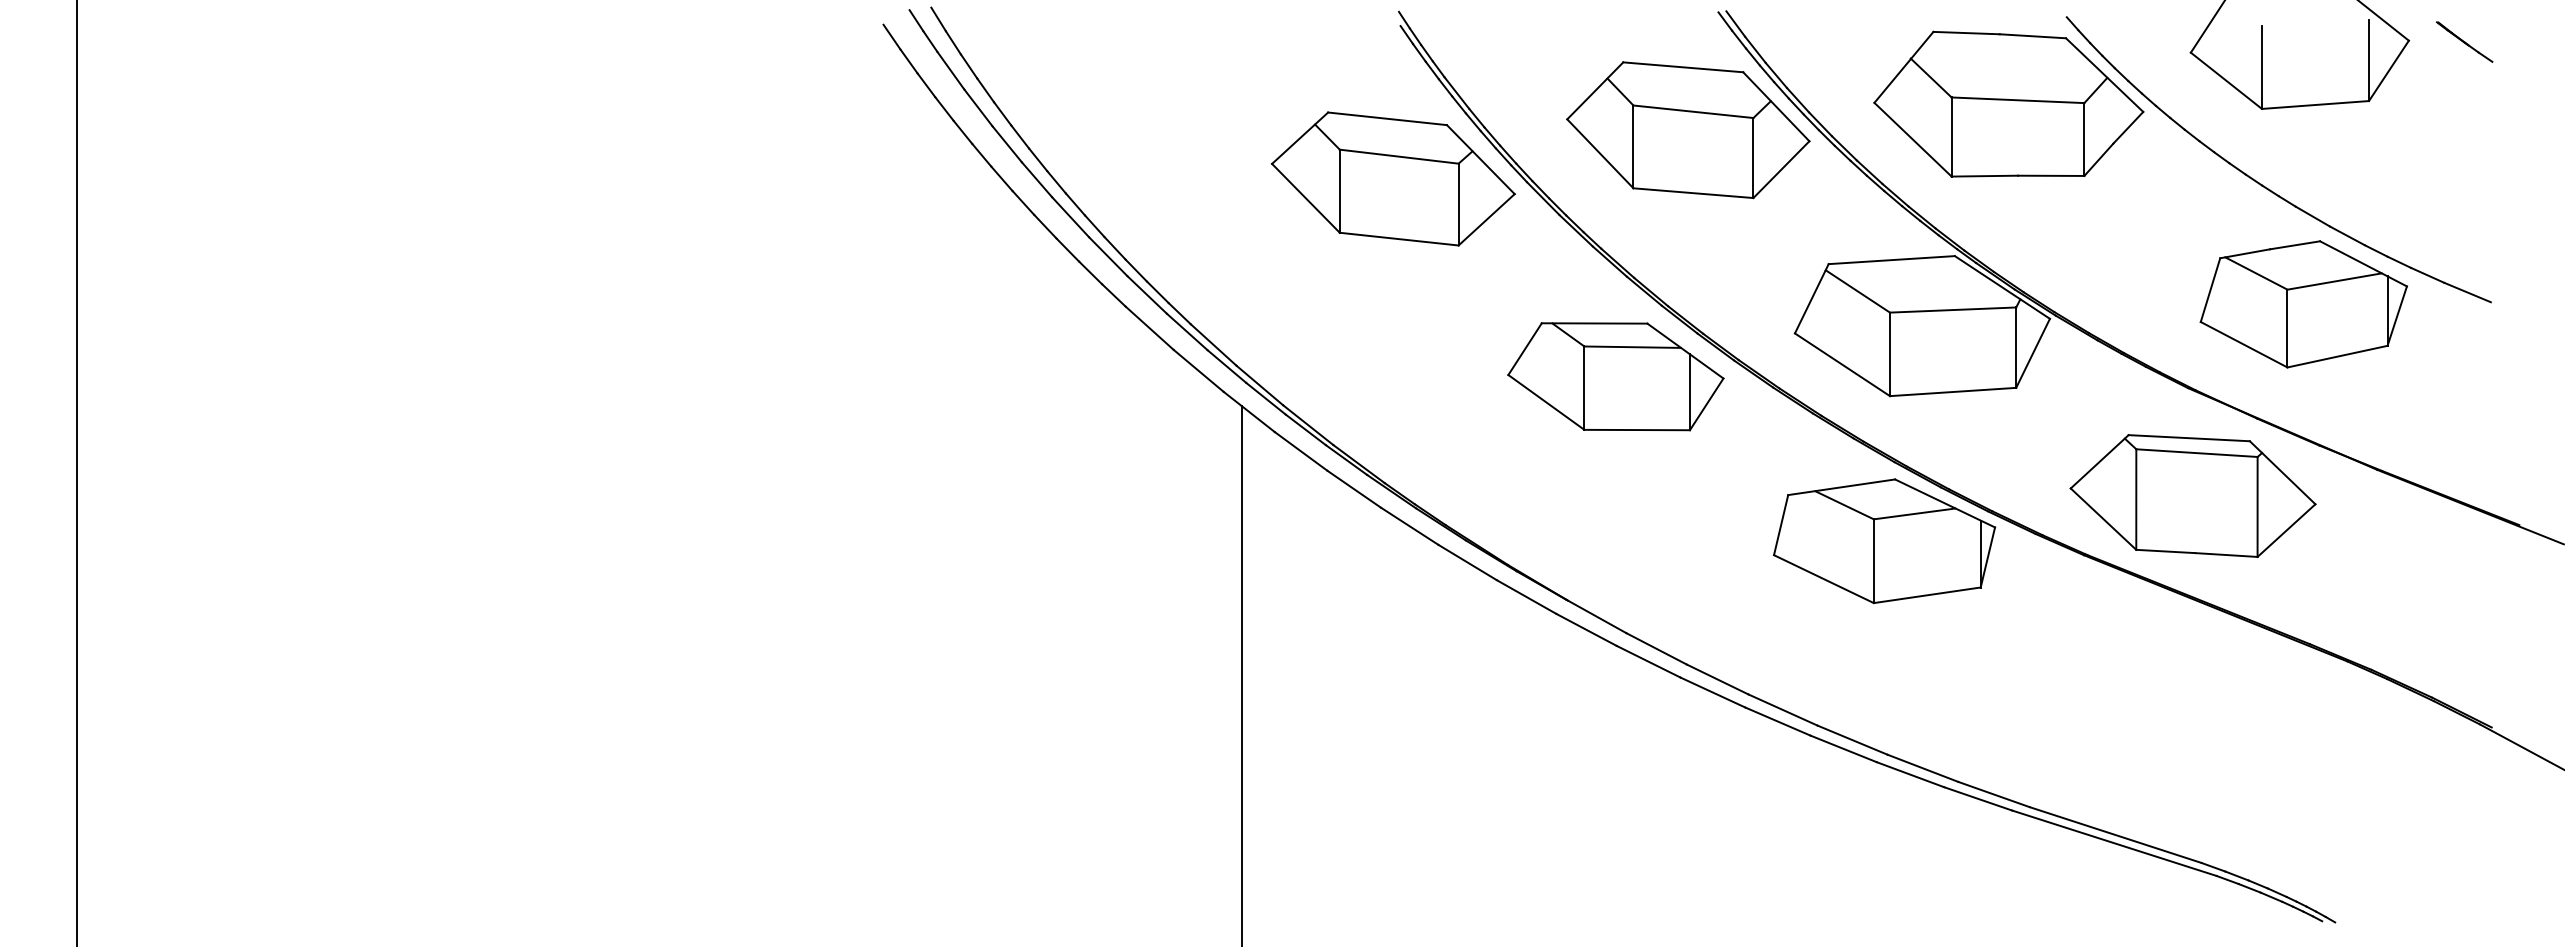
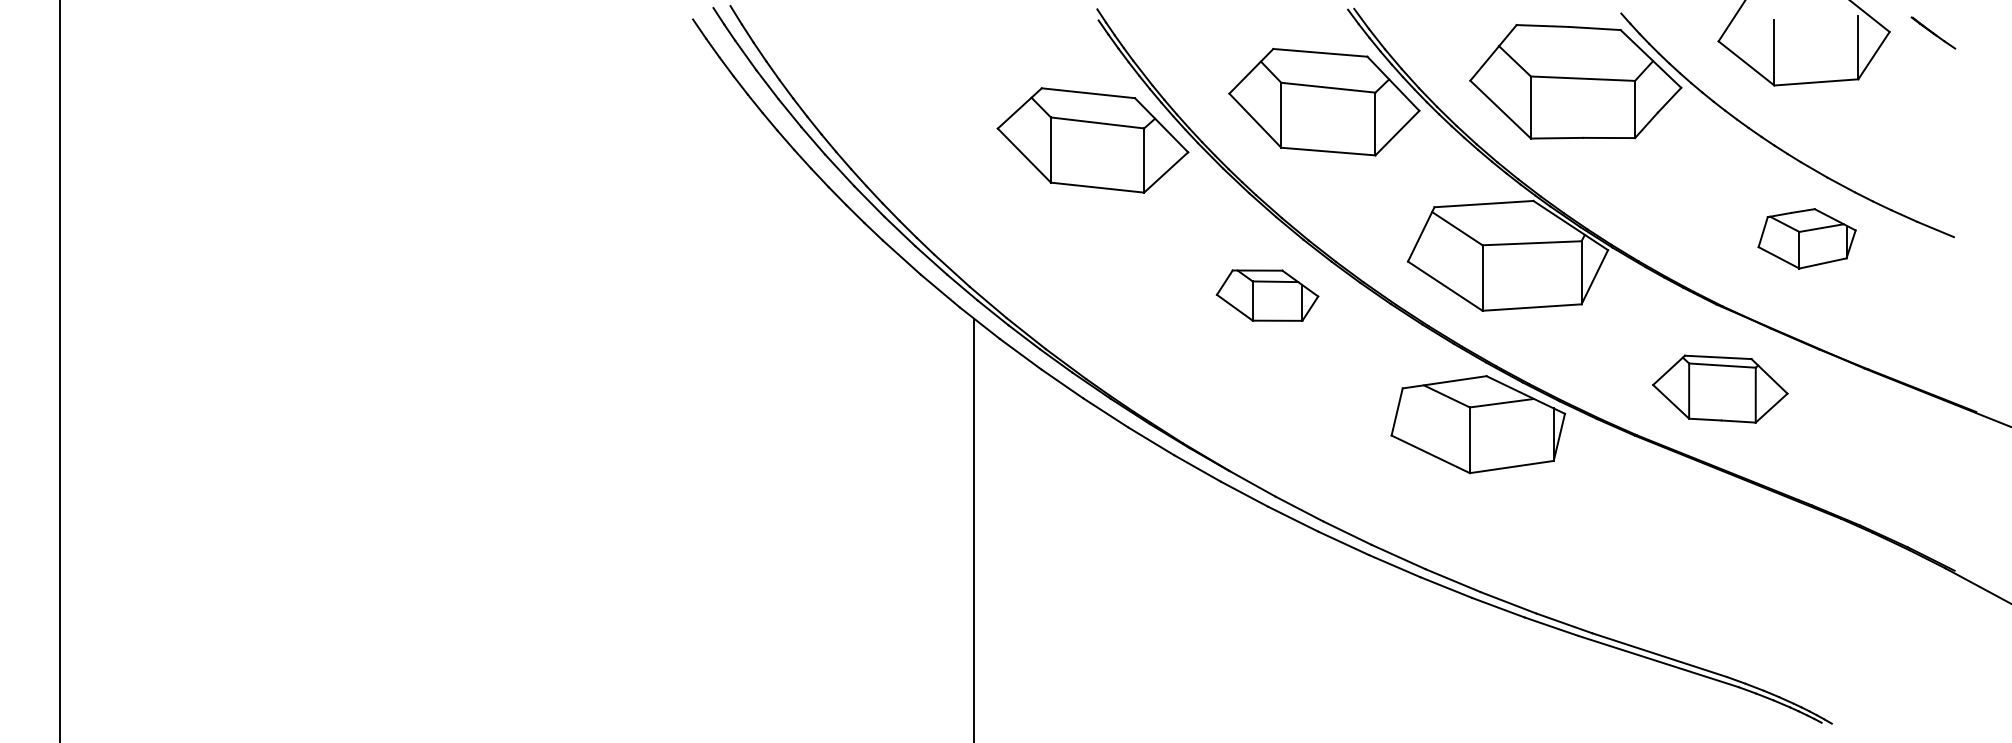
part: (2303, 304) -> (1806, 238), size x0.6
part: (1615, 376) -> (1267, 295), size x0.6
part: (2192, 495) -> (1719, 388), size x0.7

